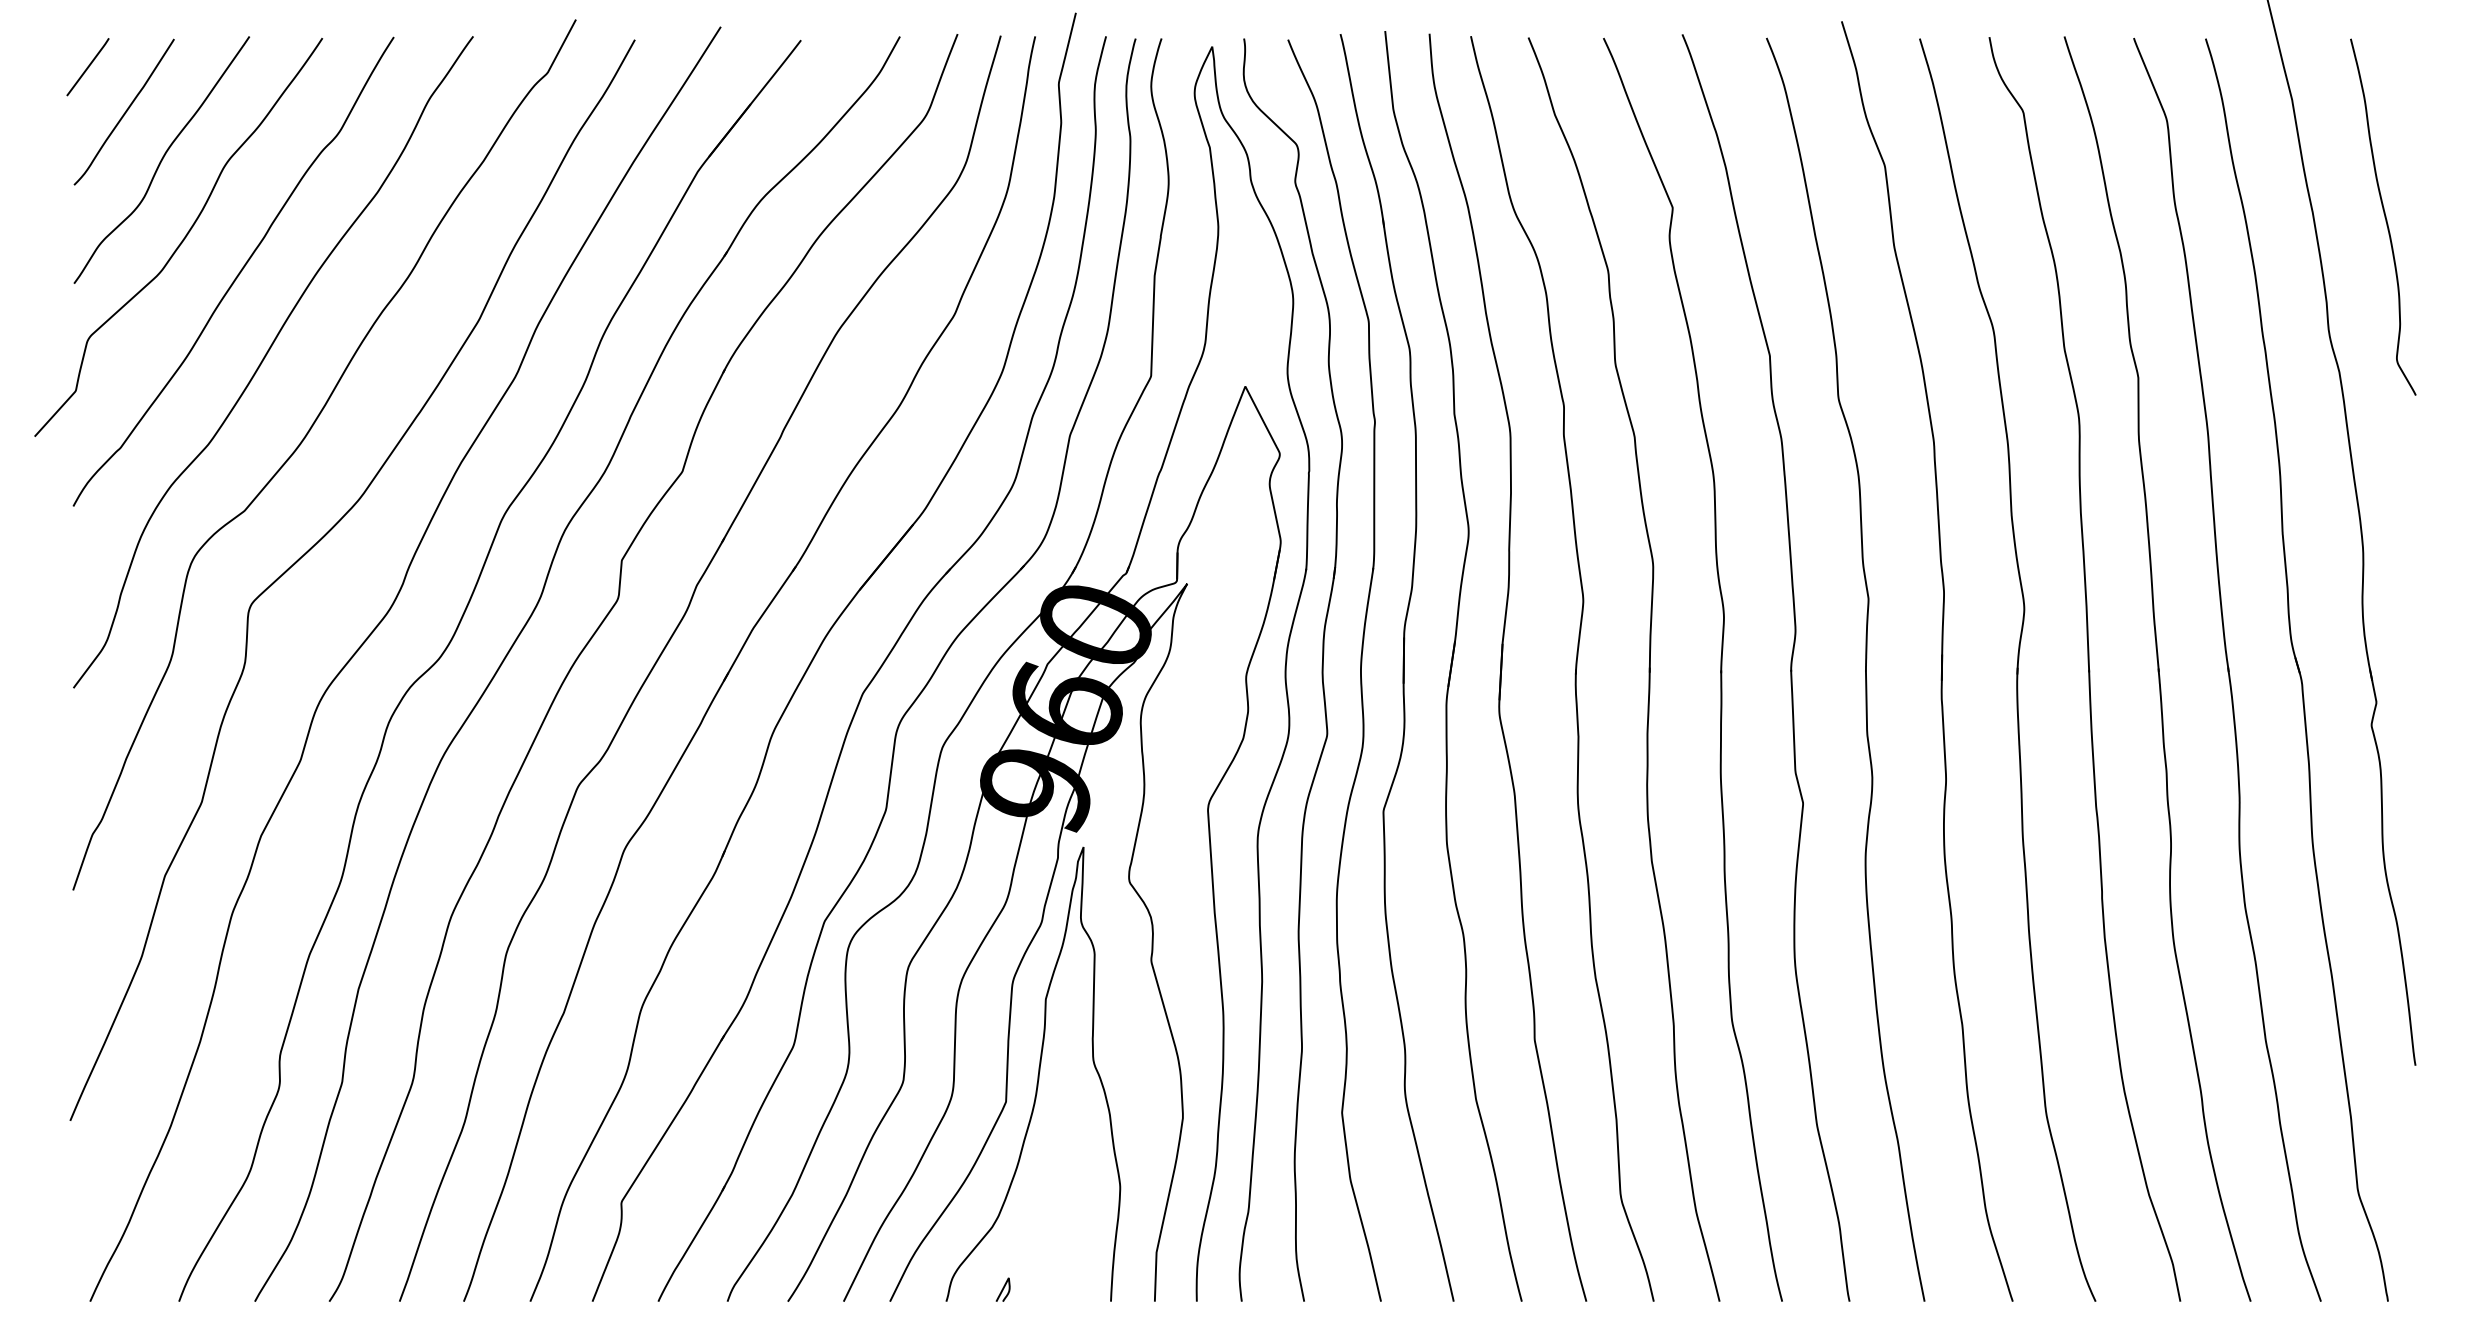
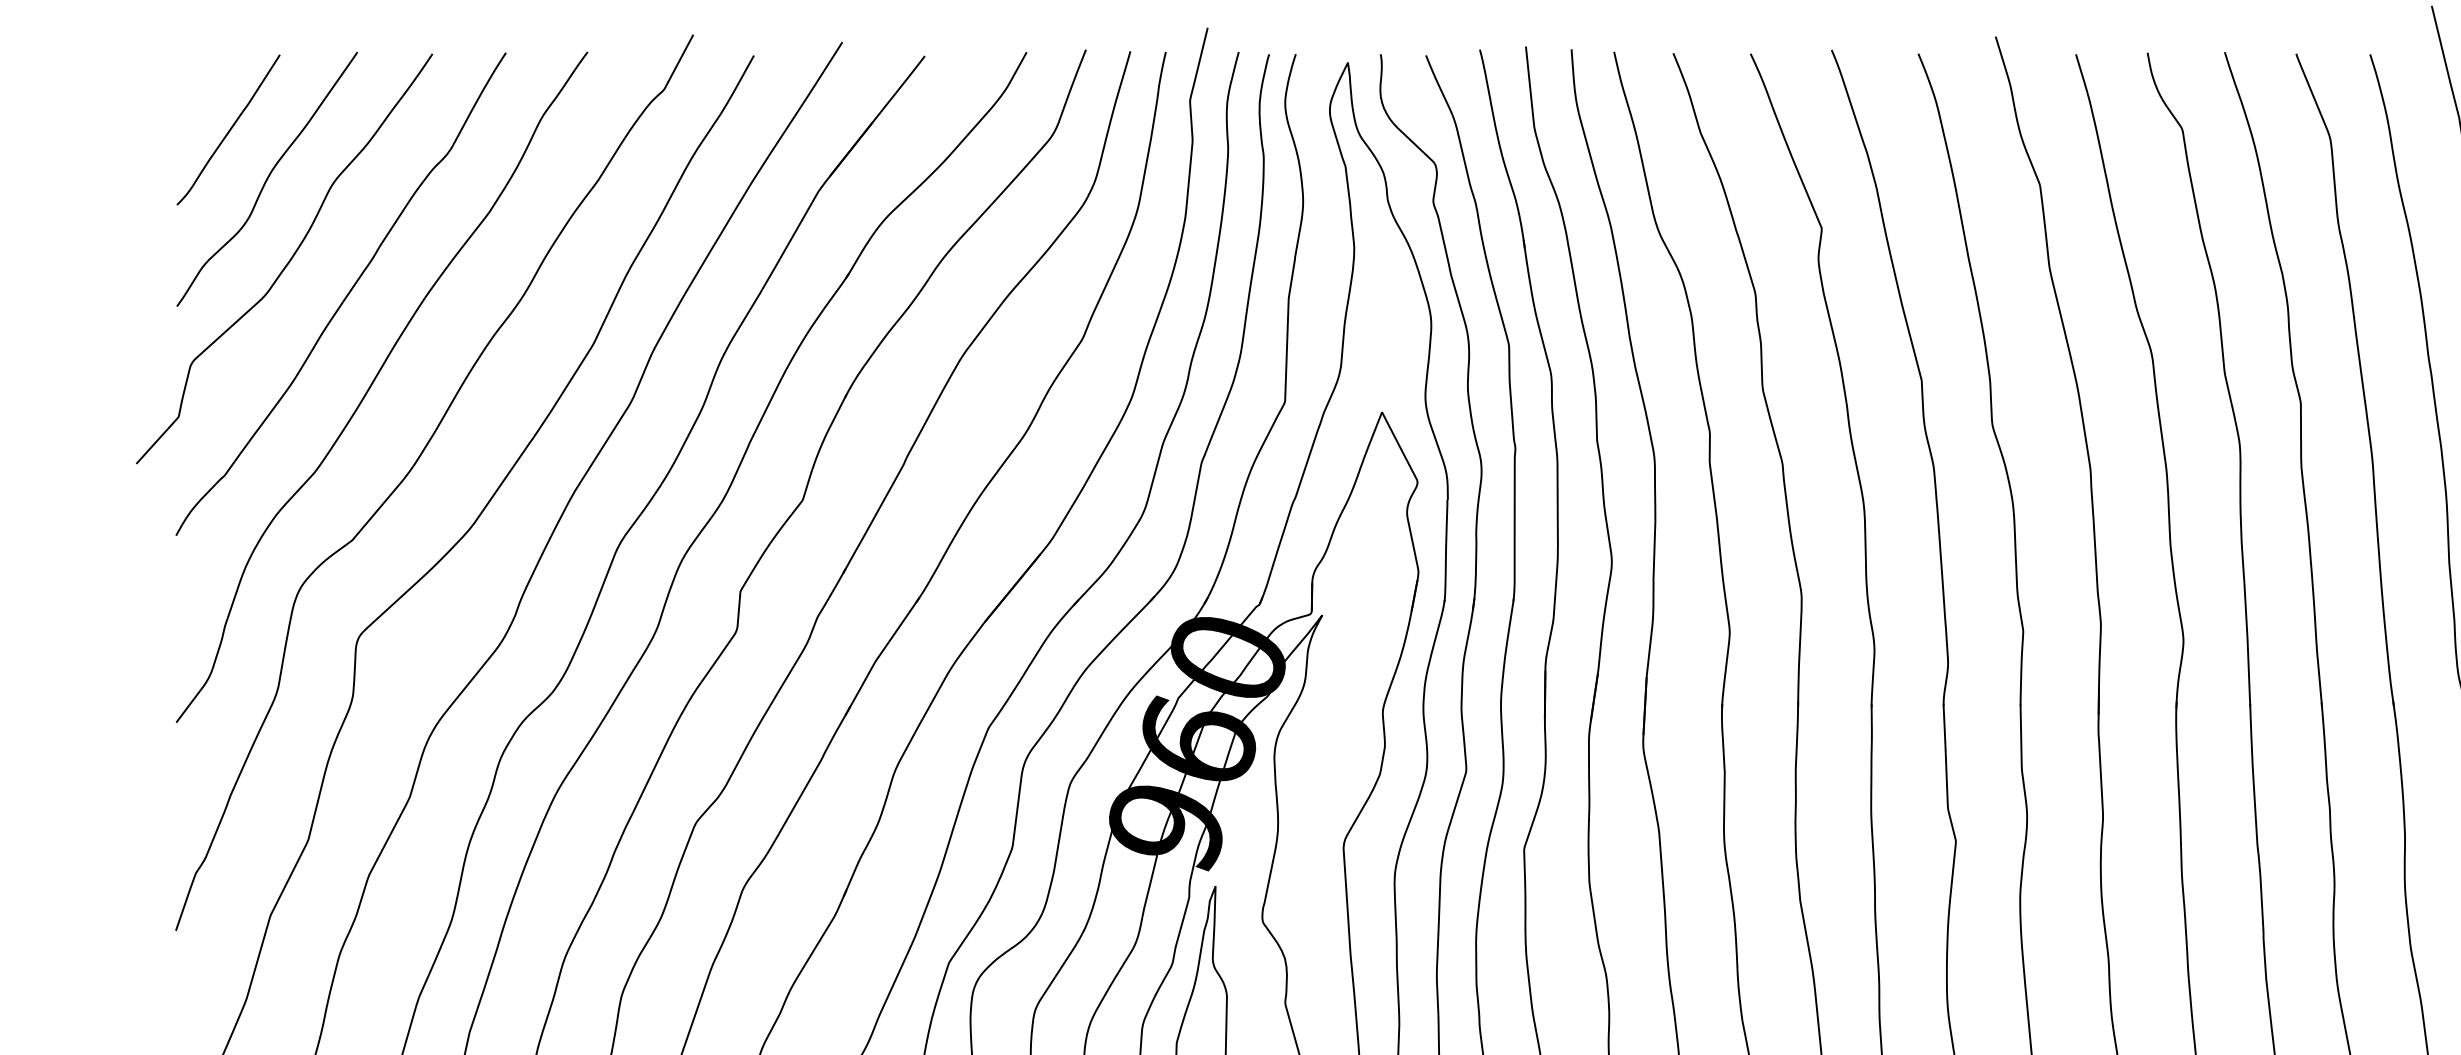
line: (87, 67) -> (190, 84), removed

